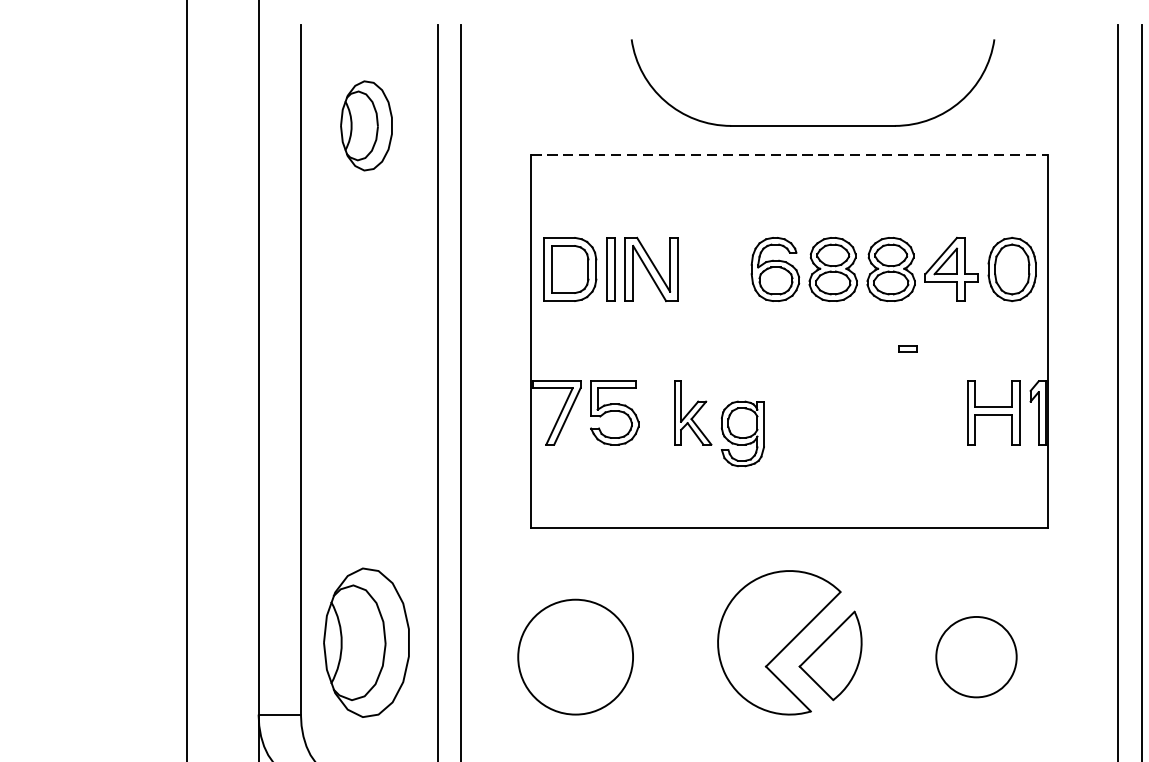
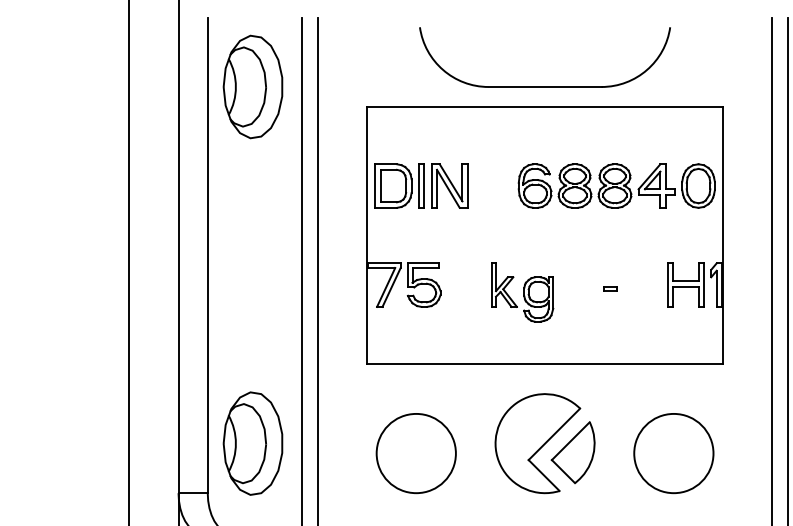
part: (365, 125) -> (252, 86), size x1.67
part: (812, 125) -> (544, 86), moved
line: (790, 154) -> (545, 106), dashed -> solid
part: (907, 348) -> (610, 288), moved
part: (719, 423) -> (522, 292), moved
circle: (574, 657) -> (415, 453), moved
circle: (975, 657) -> (673, 453), size x1.43

